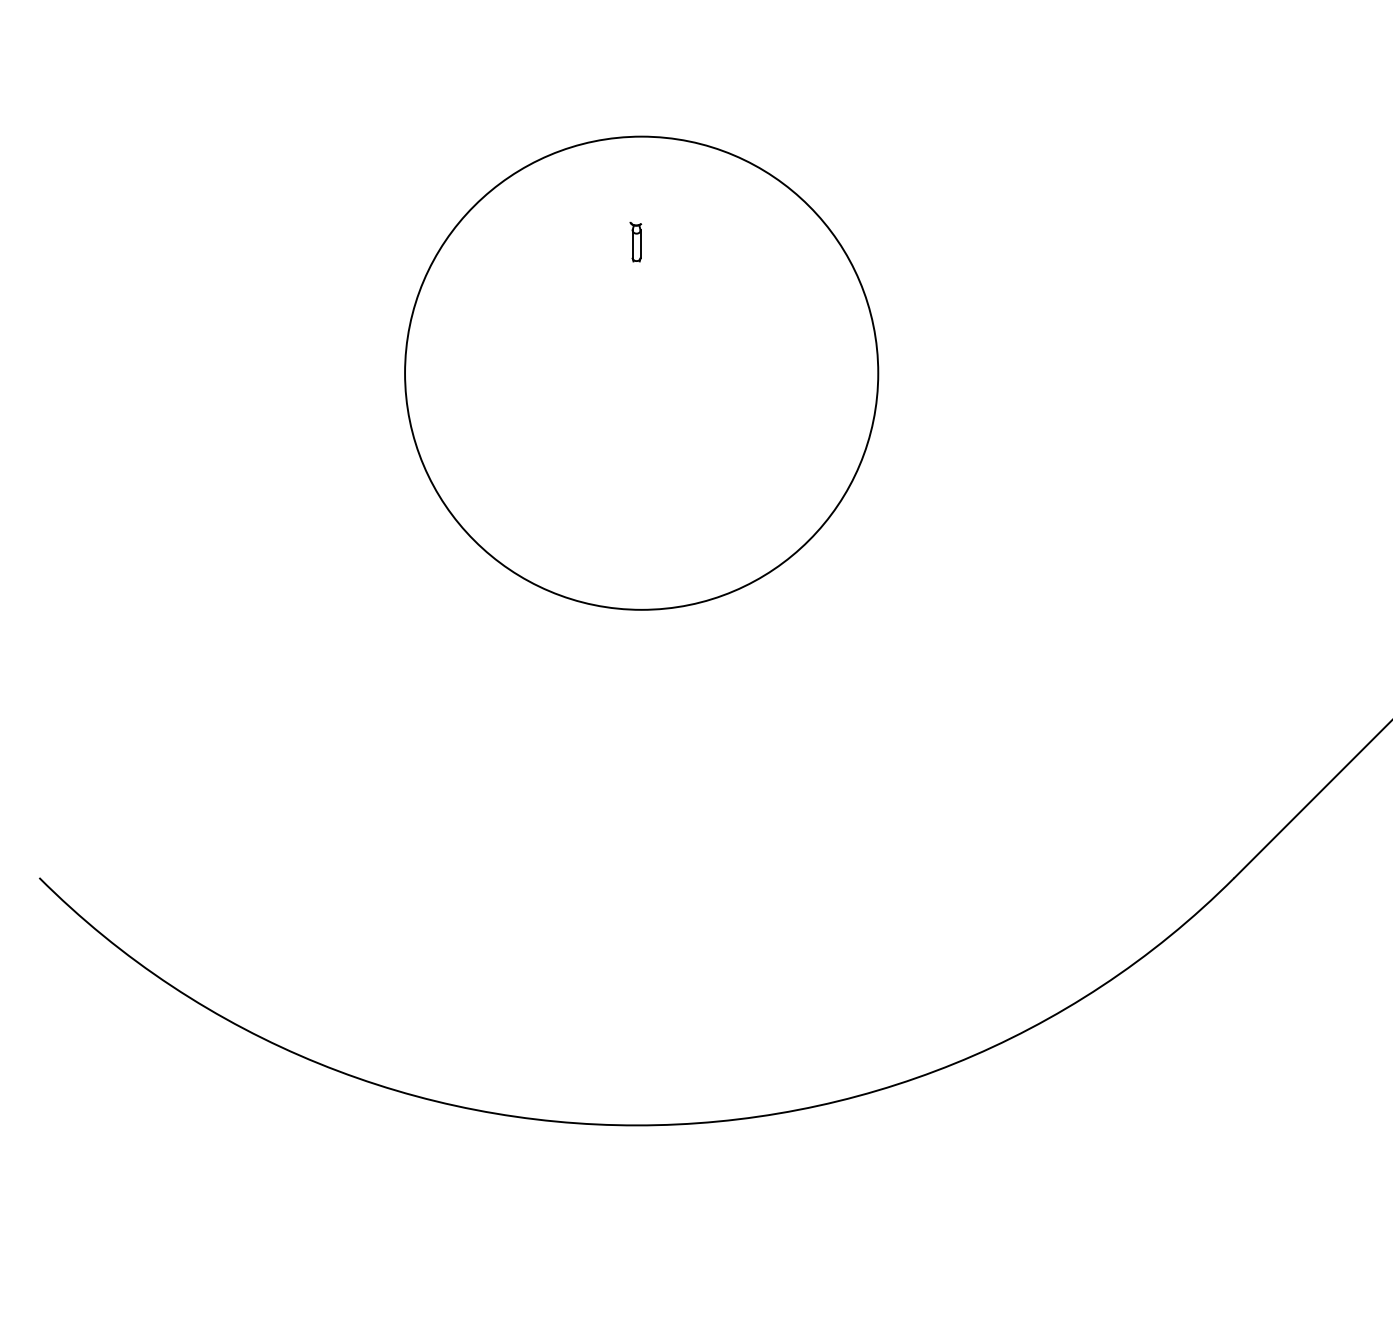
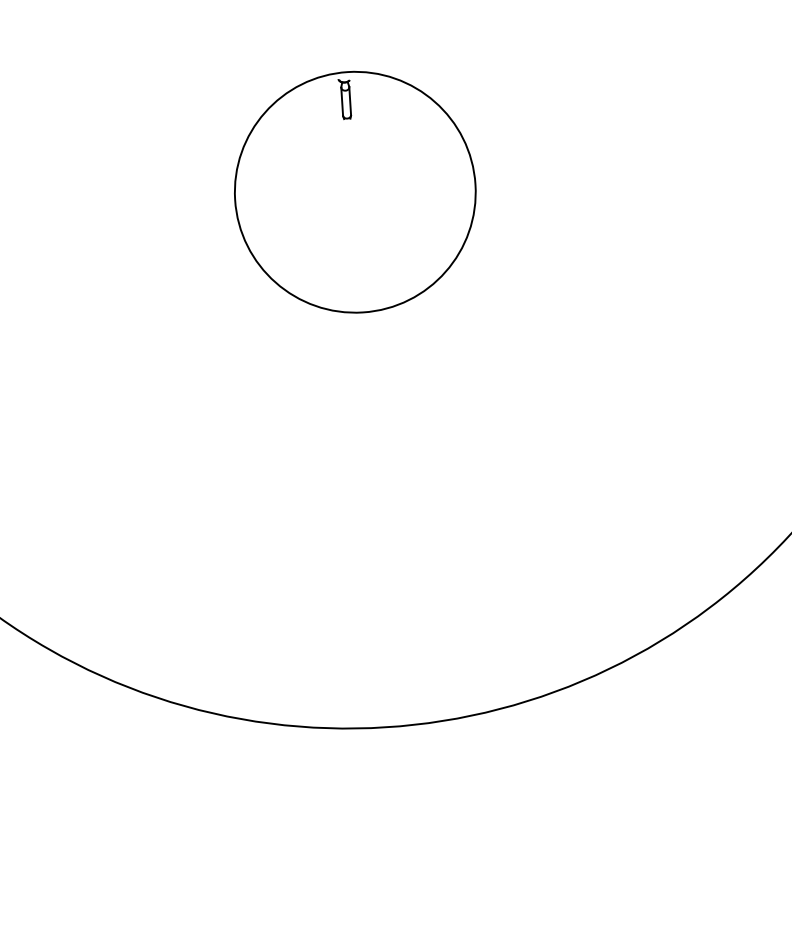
part: (635, 241) -> (345, 98), size x1.43
circle: (641, 373) -> (355, 192), size x0.71

